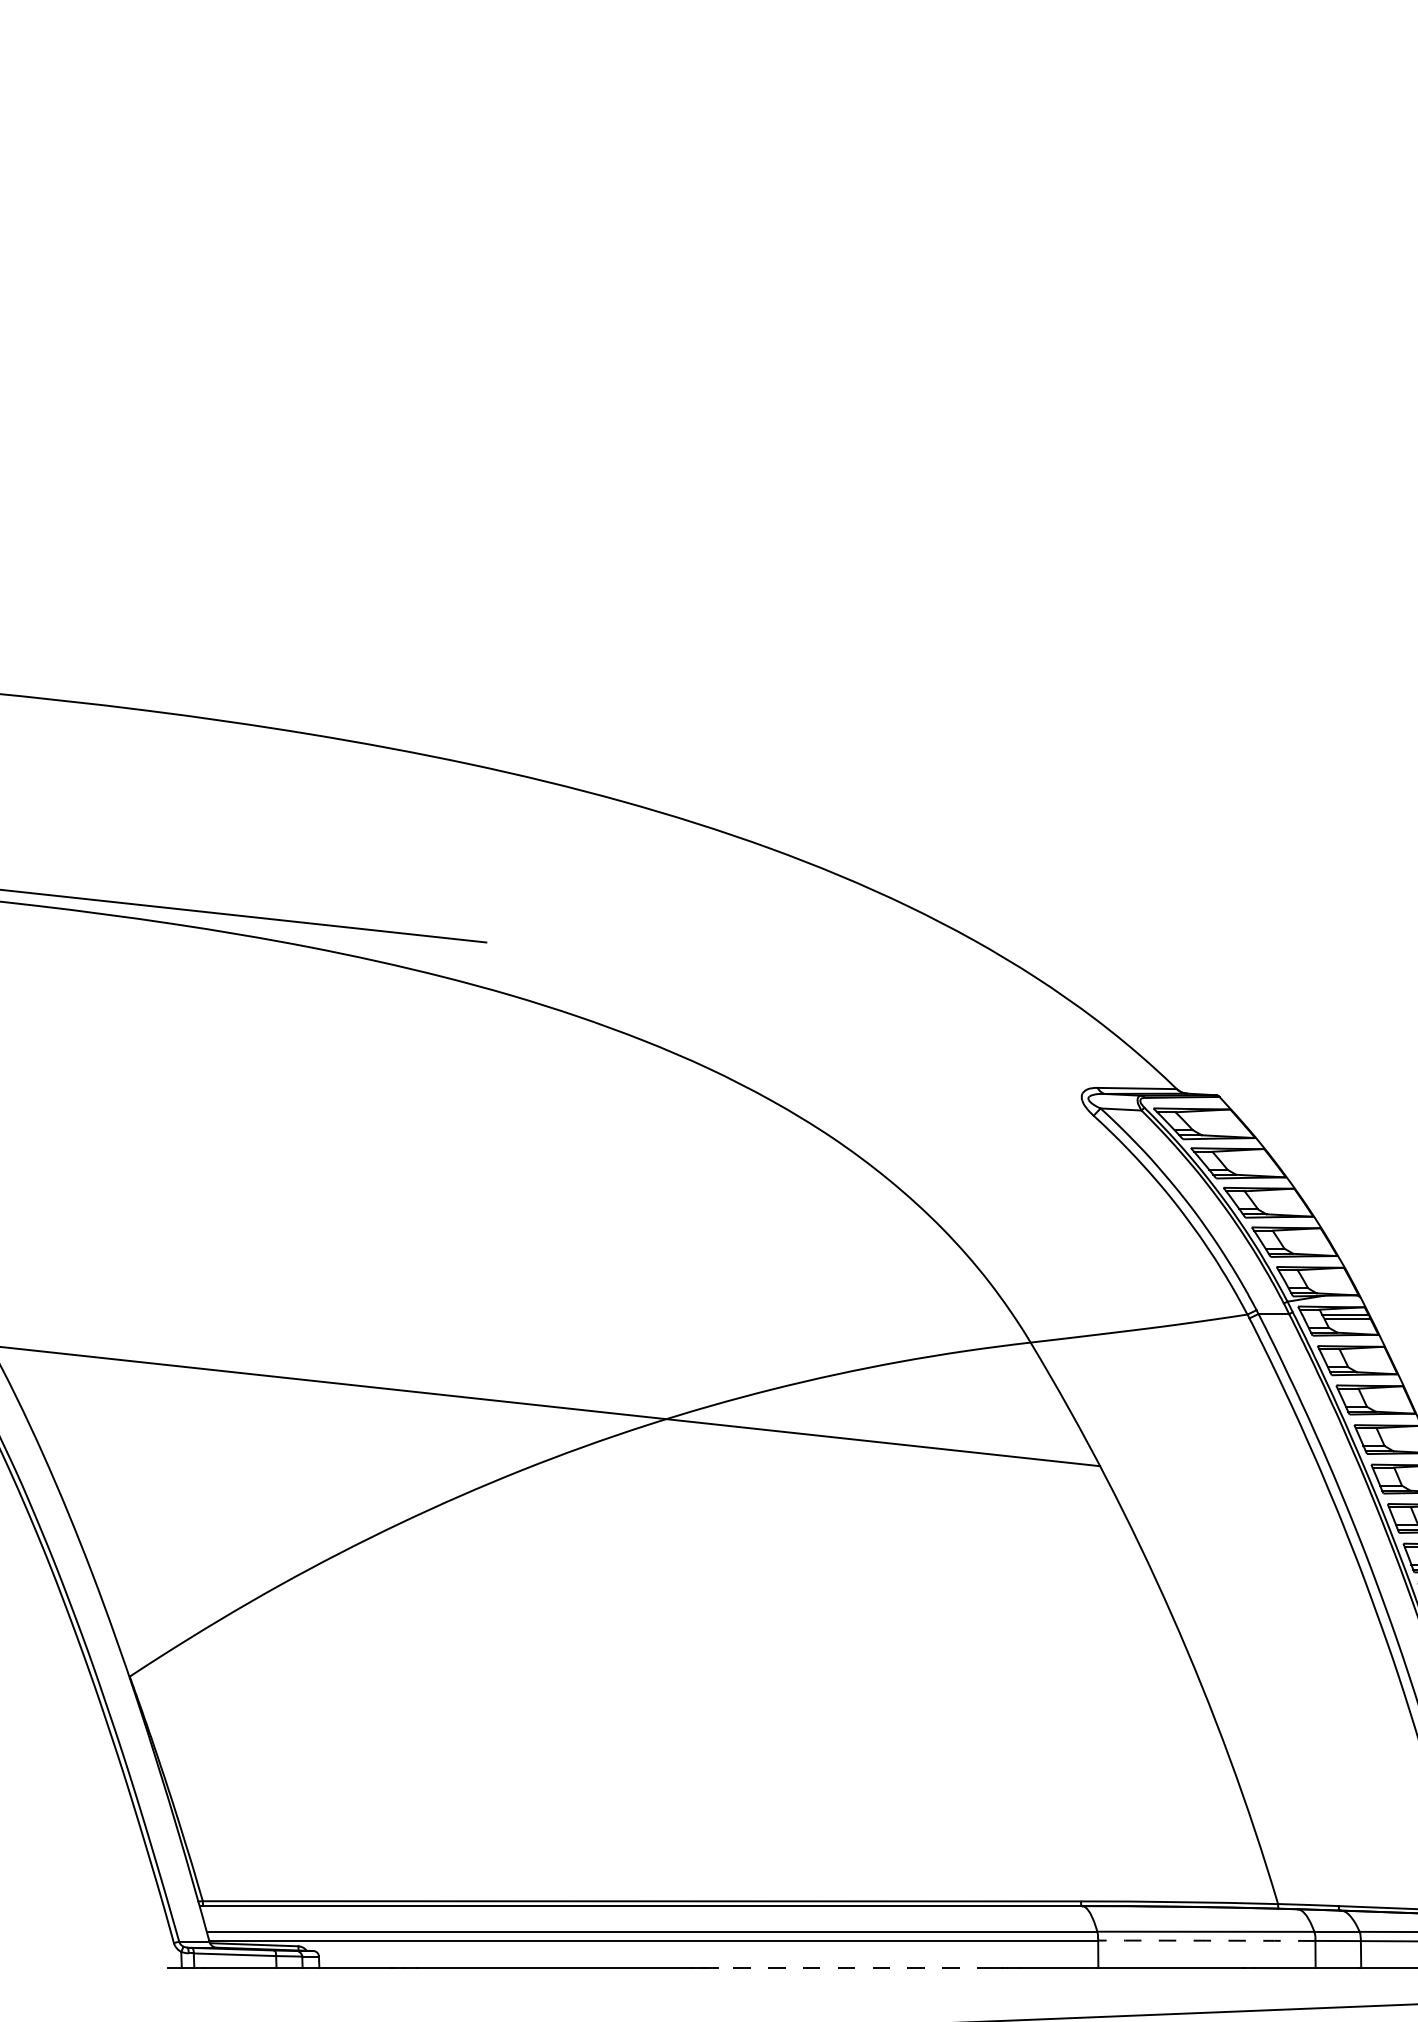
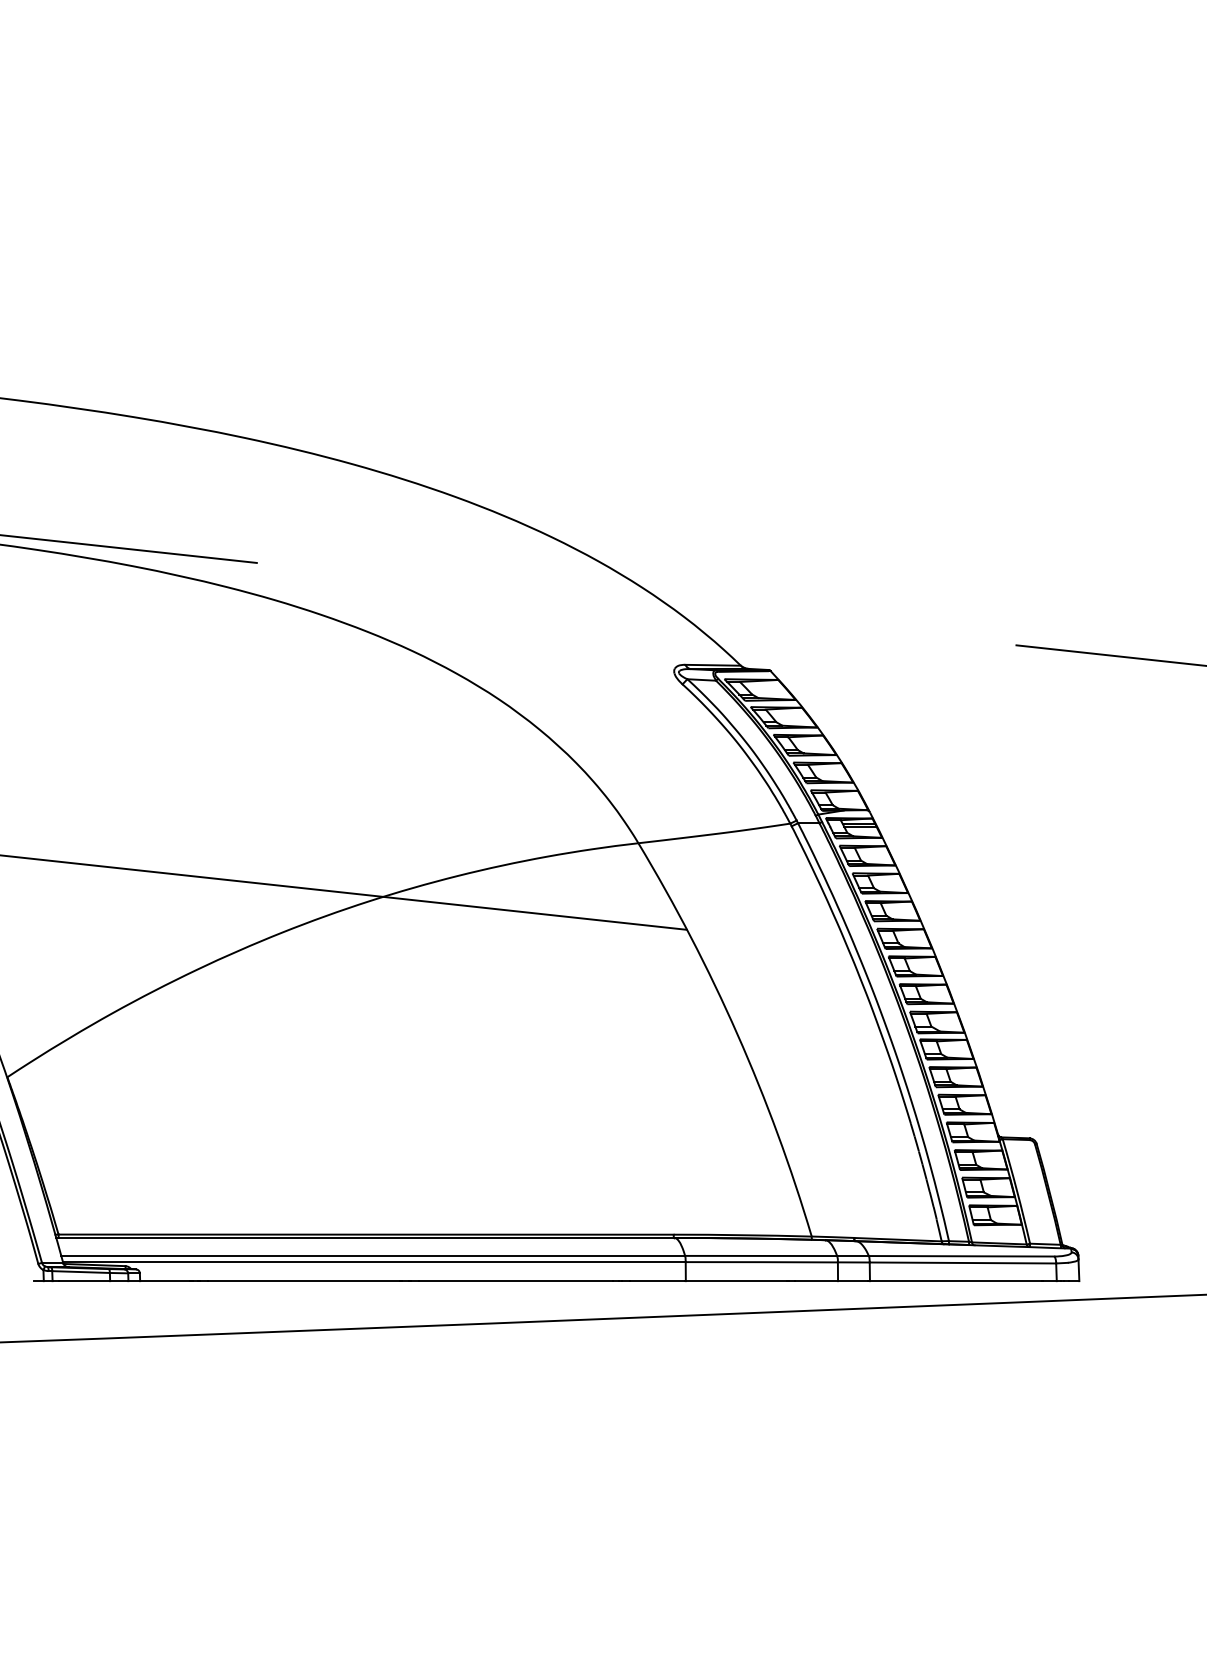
arc: (1206, 1941) -> (761, 1262), dashed -> solid
line: (856, 1968) -> (516, 1281), dashed -> solid

